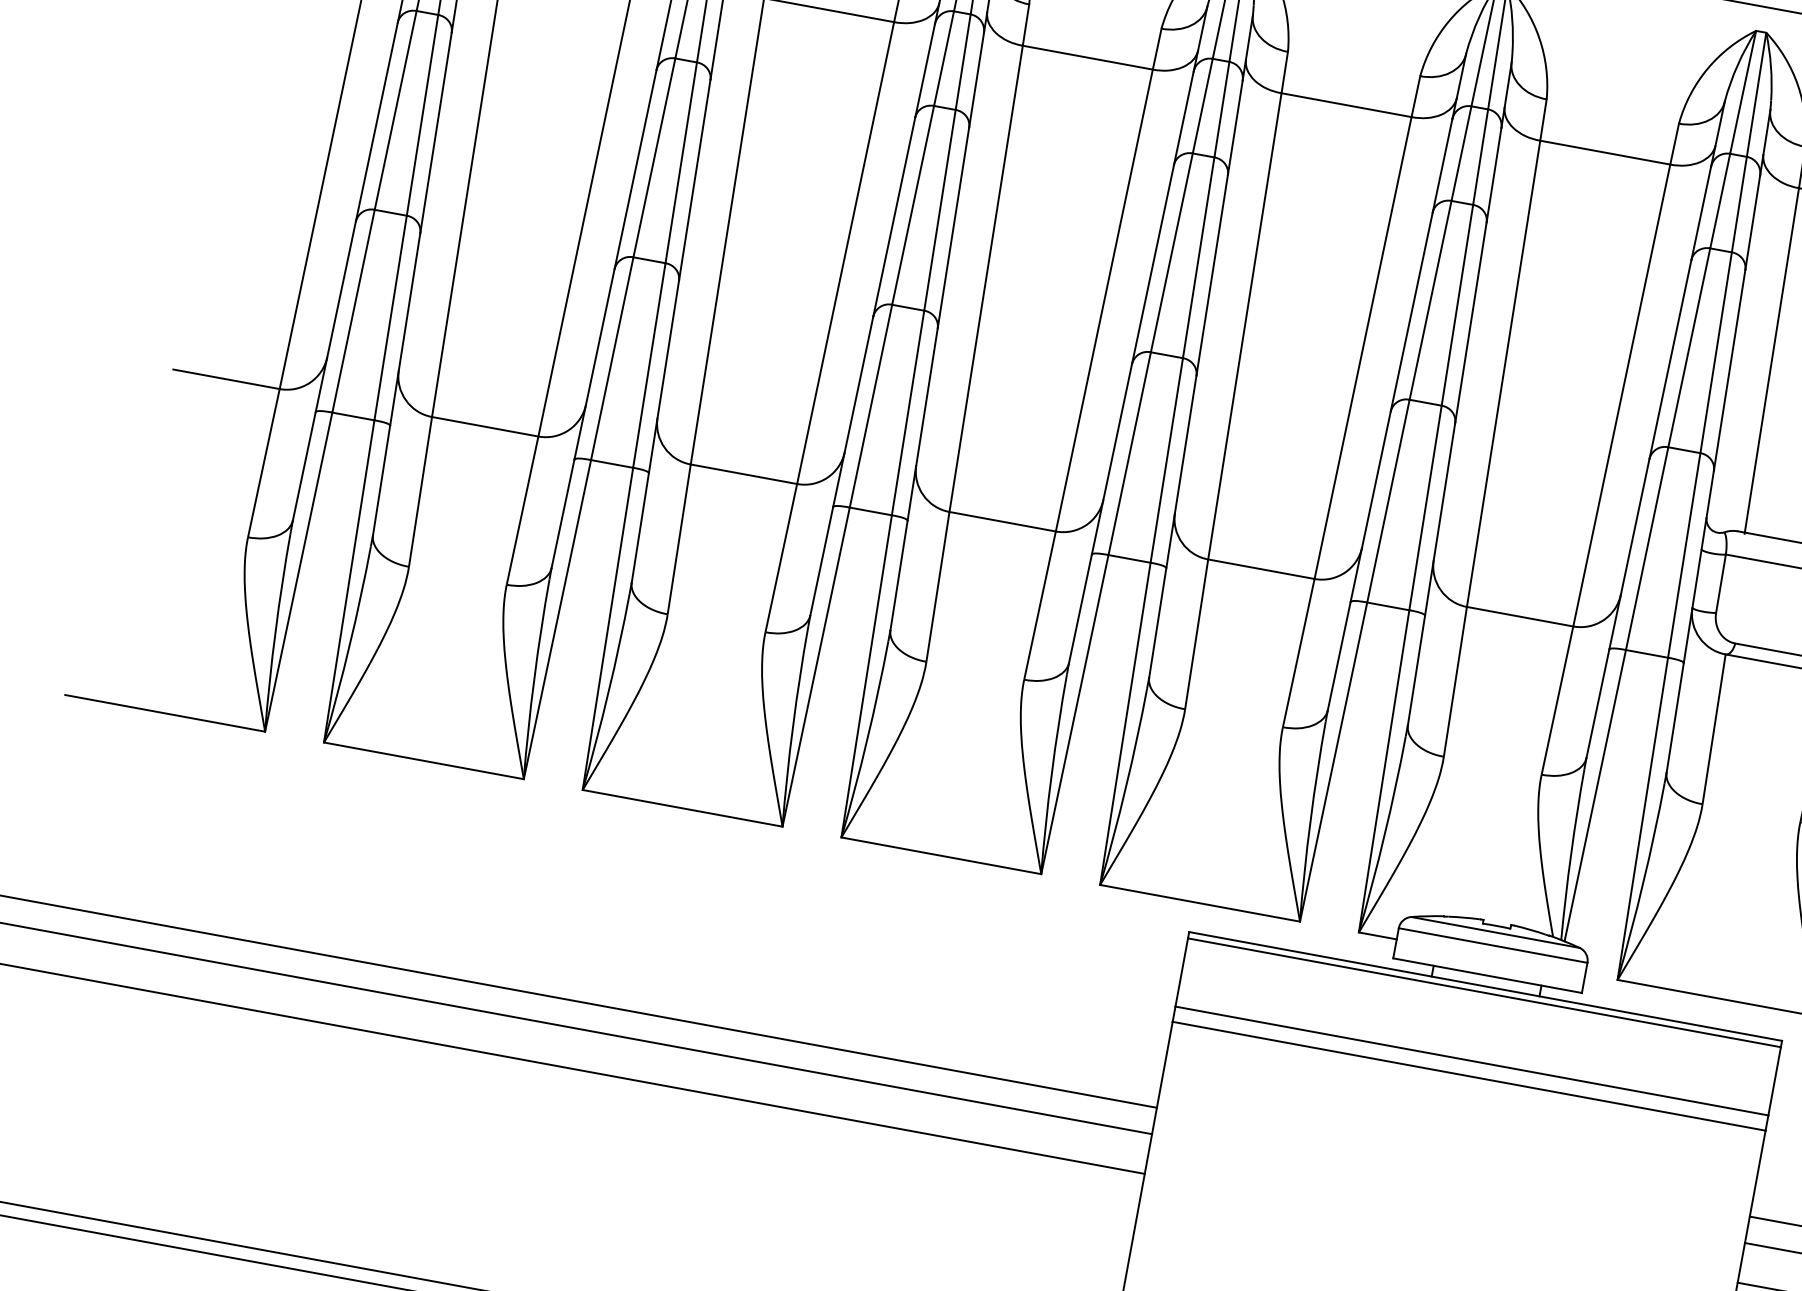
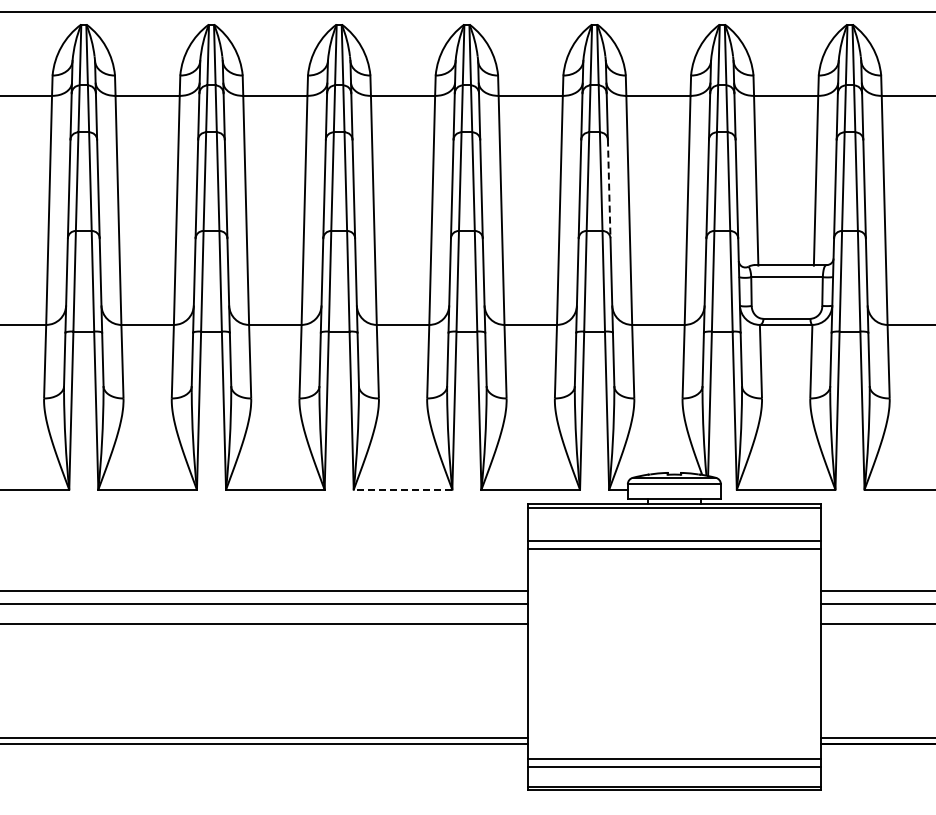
line: (1471, 324) -> (609, 189), solid -> dashed
line: (940, 854) -> (402, 489), solid -> dashed

